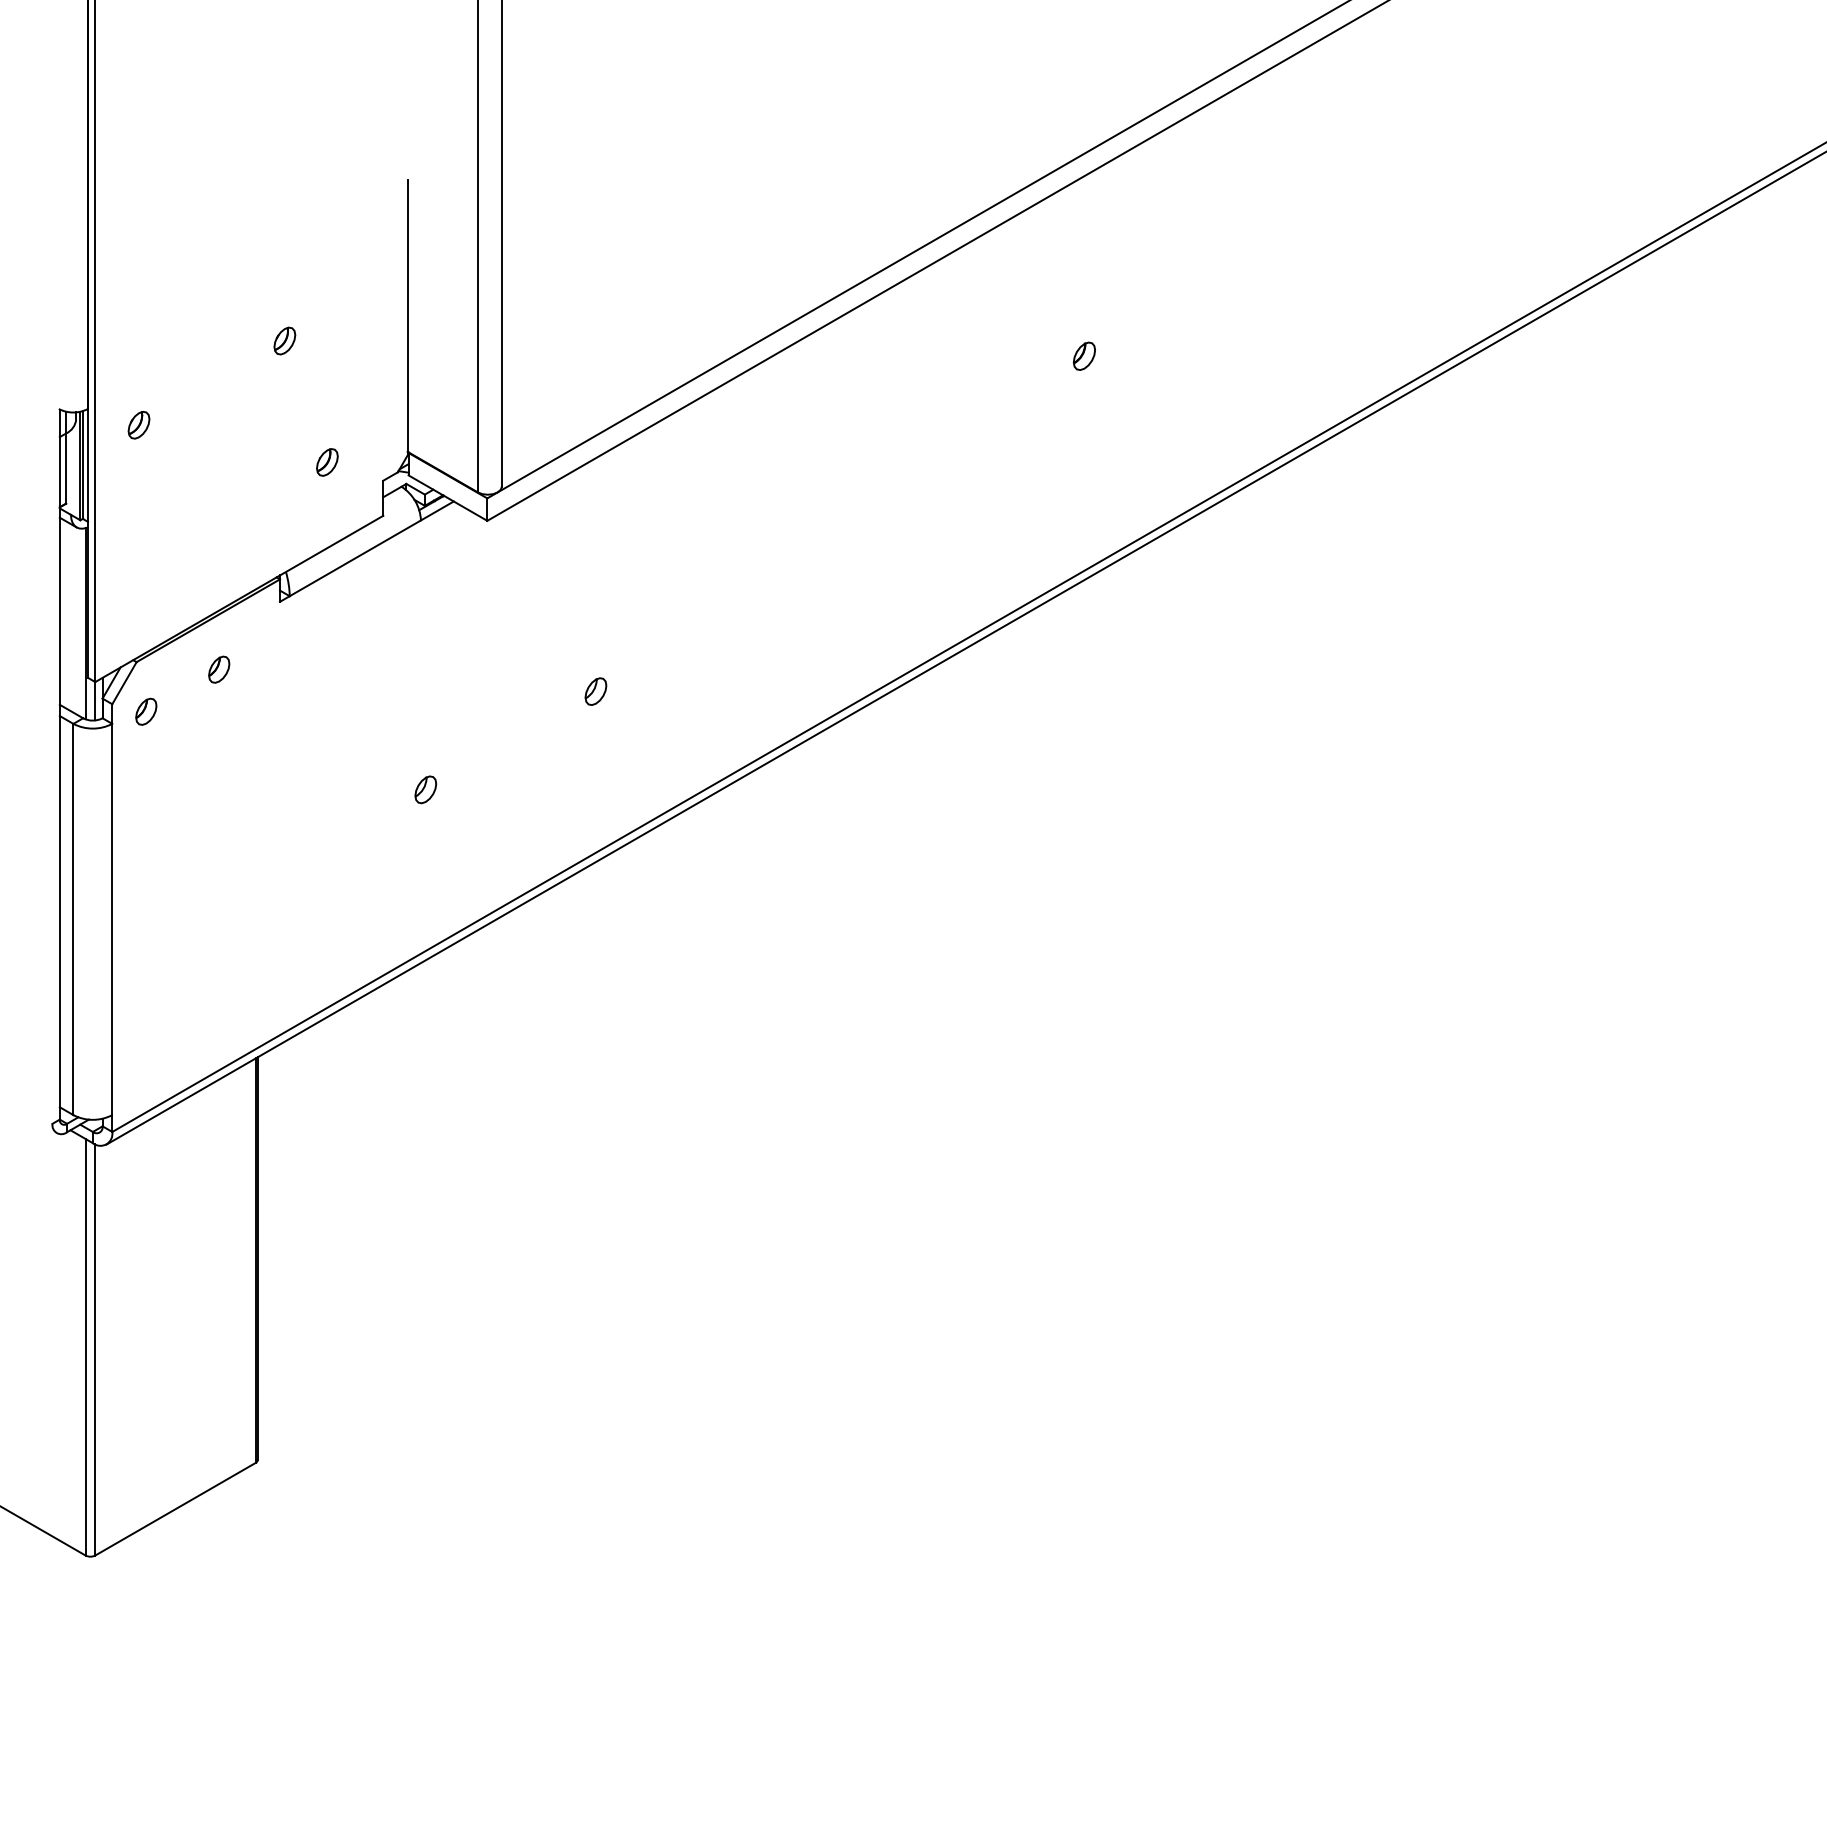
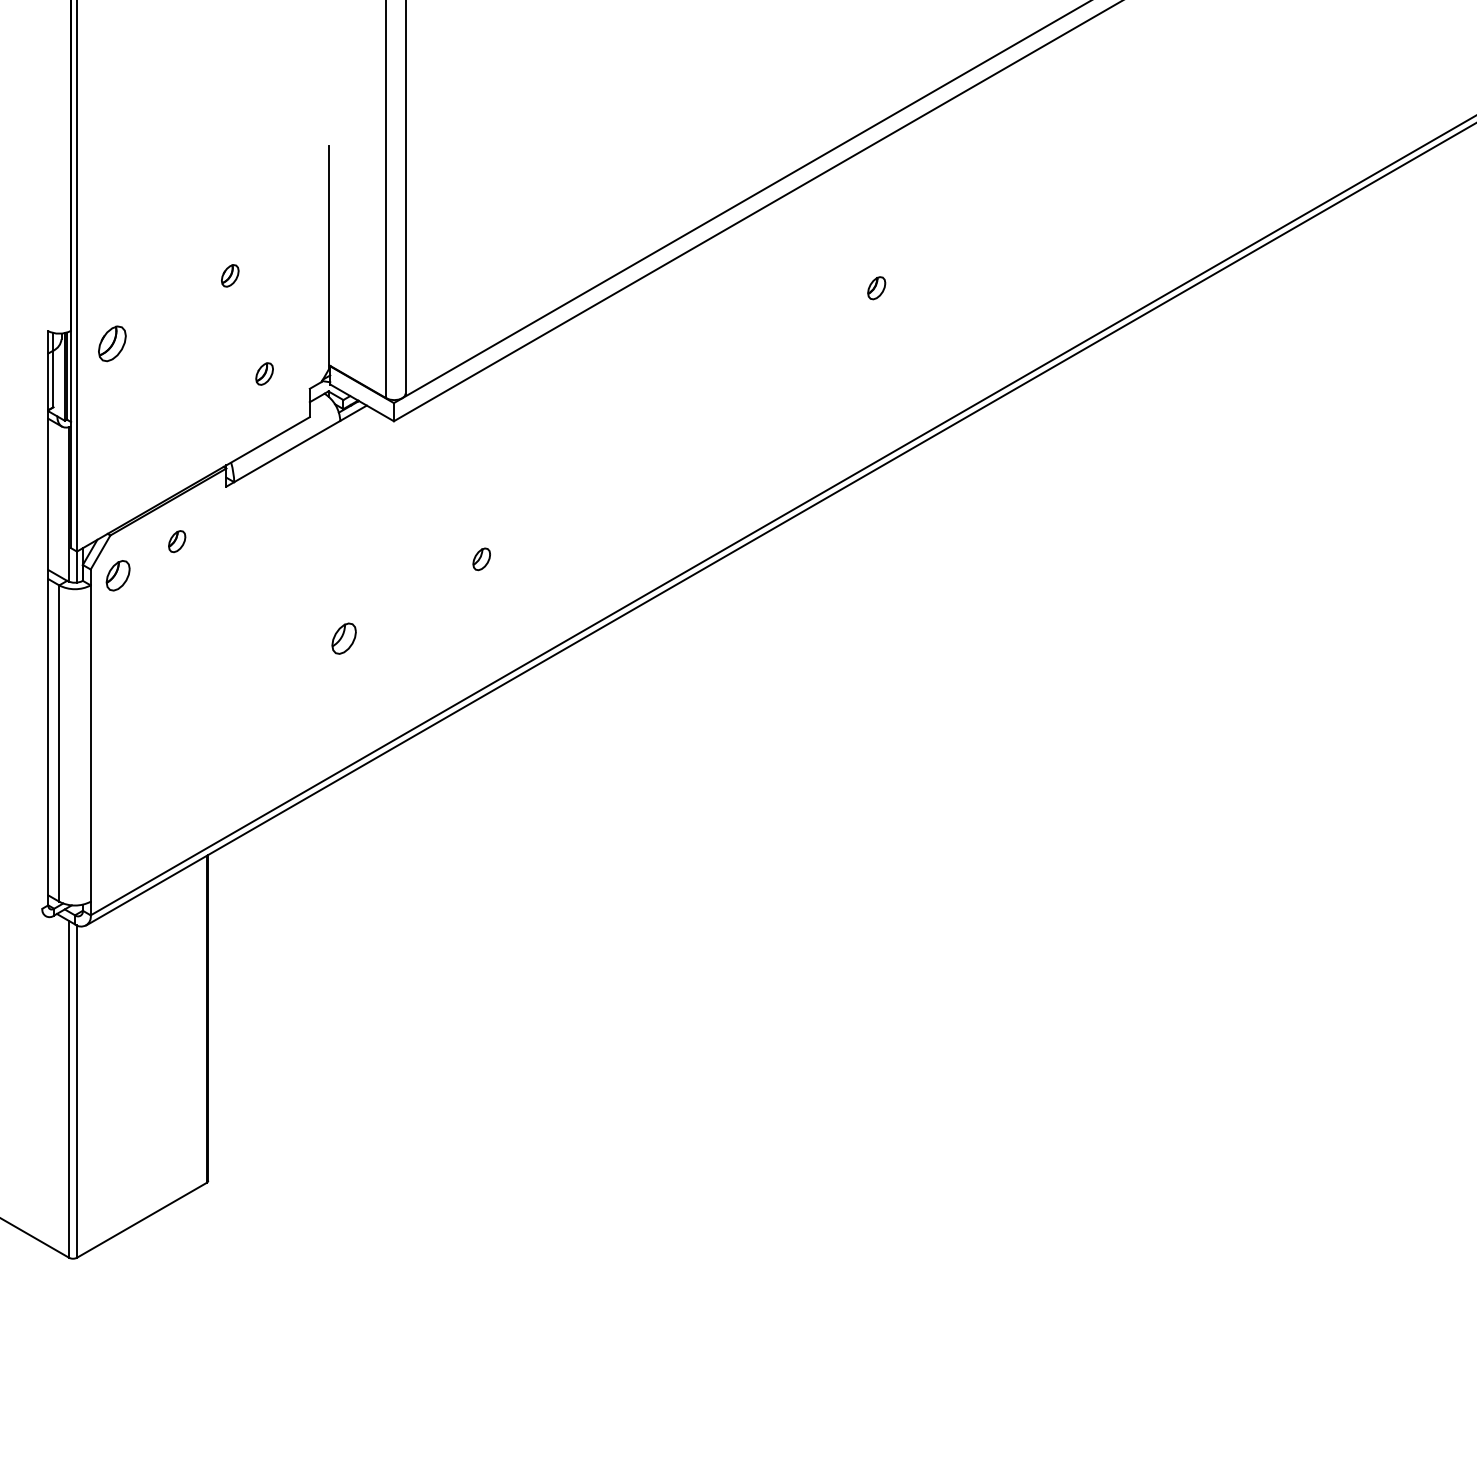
part: (138, 425) -> (111, 344), size x1.6
part: (146, 711) -> (118, 575), size x1.4
part: (425, 789) -> (343, 638), size x1.4

